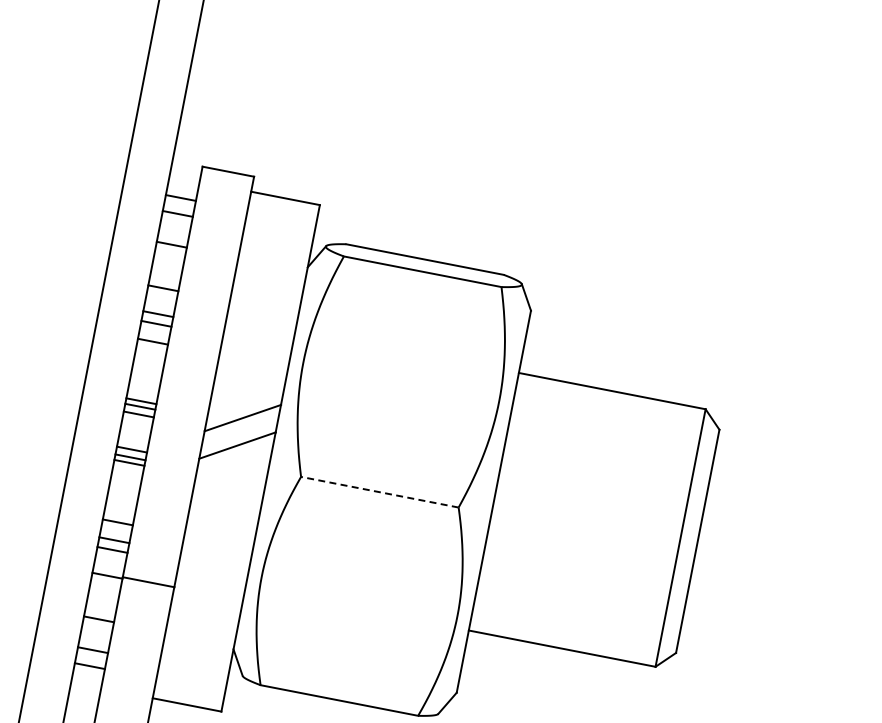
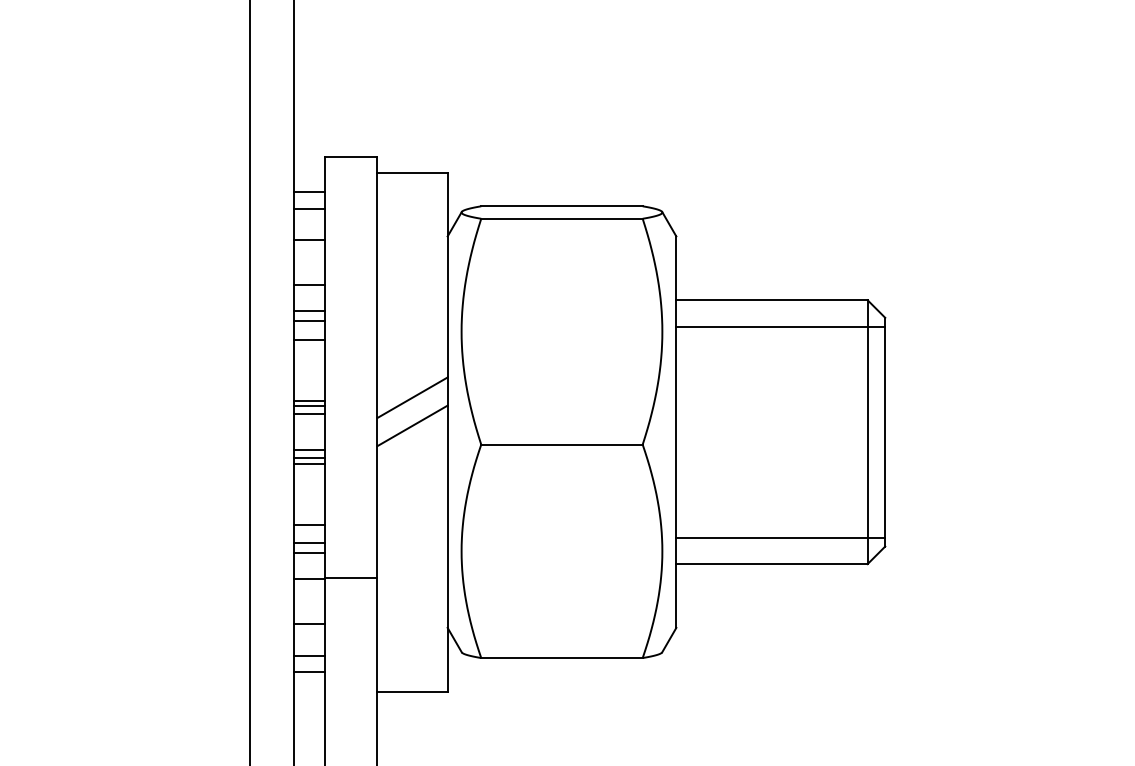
line: (615, 418) -> (780, 326), added
line: (379, 491) -> (561, 444), dashed -> solid
line: (575, 624) -> (780, 537), added

